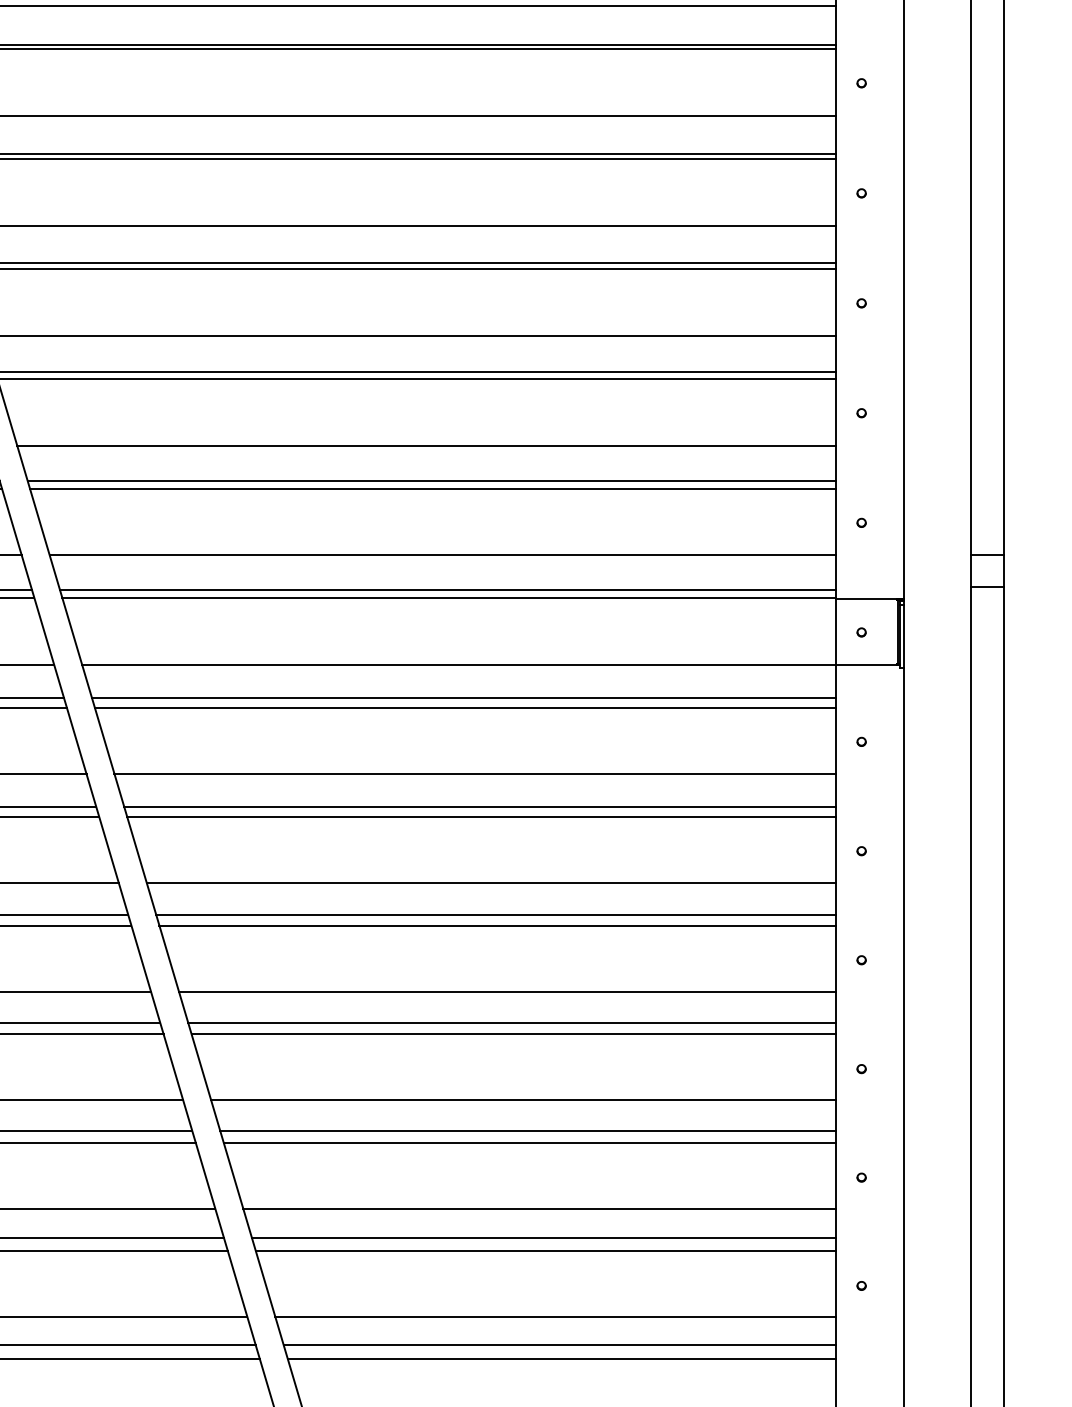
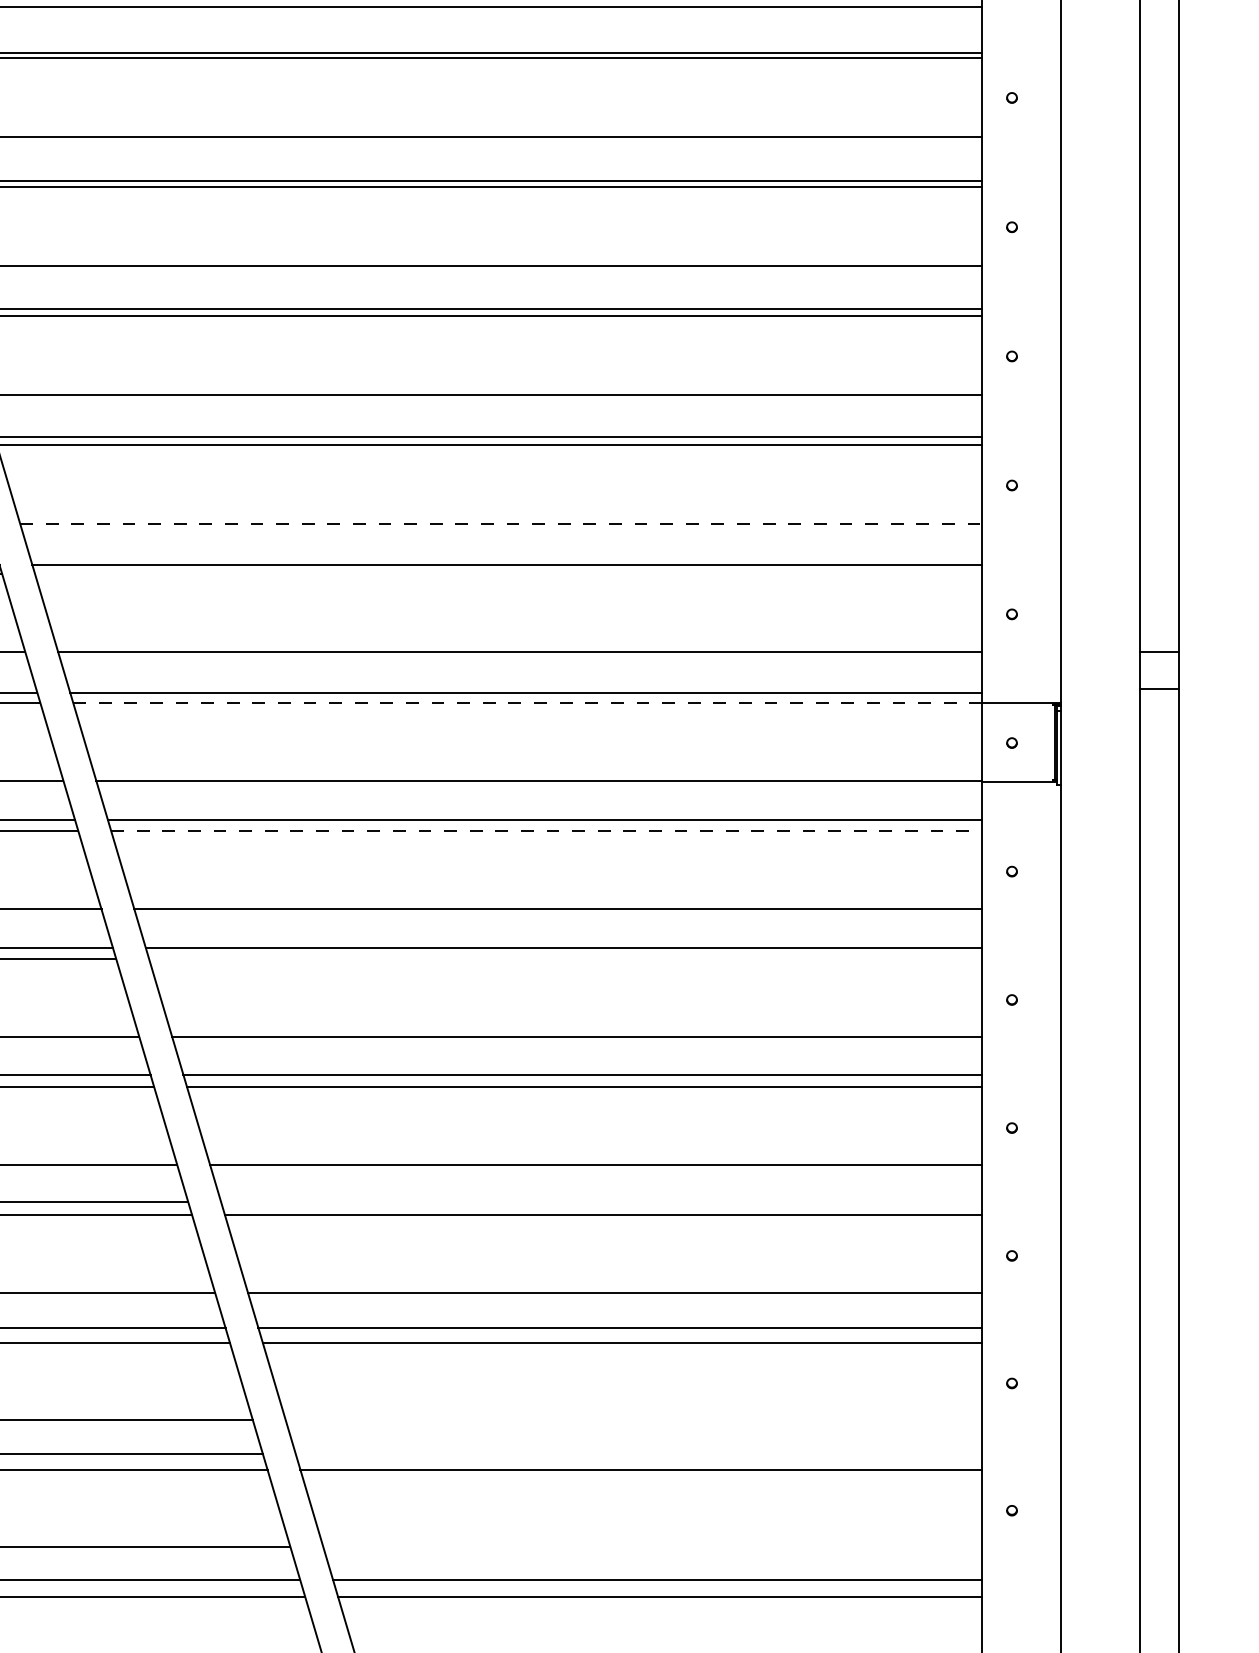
line: (427, 445) -> (501, 523), solid -> dashed
line: (432, 488) -> (508, 574), removed
line: (449, 597) -> (527, 702), solid -> dashed
line: (465, 707) -> (546, 831), solid -> dashed
line: (481, 816) -> (565, 959), removed
line: (512, 1022) -> (601, 1201), removed
line: (539, 1209) -> (633, 1420), removed
line: (543, 1238) -> (638, 1454), removed
line: (555, 1317) -> (652, 1547), removed

